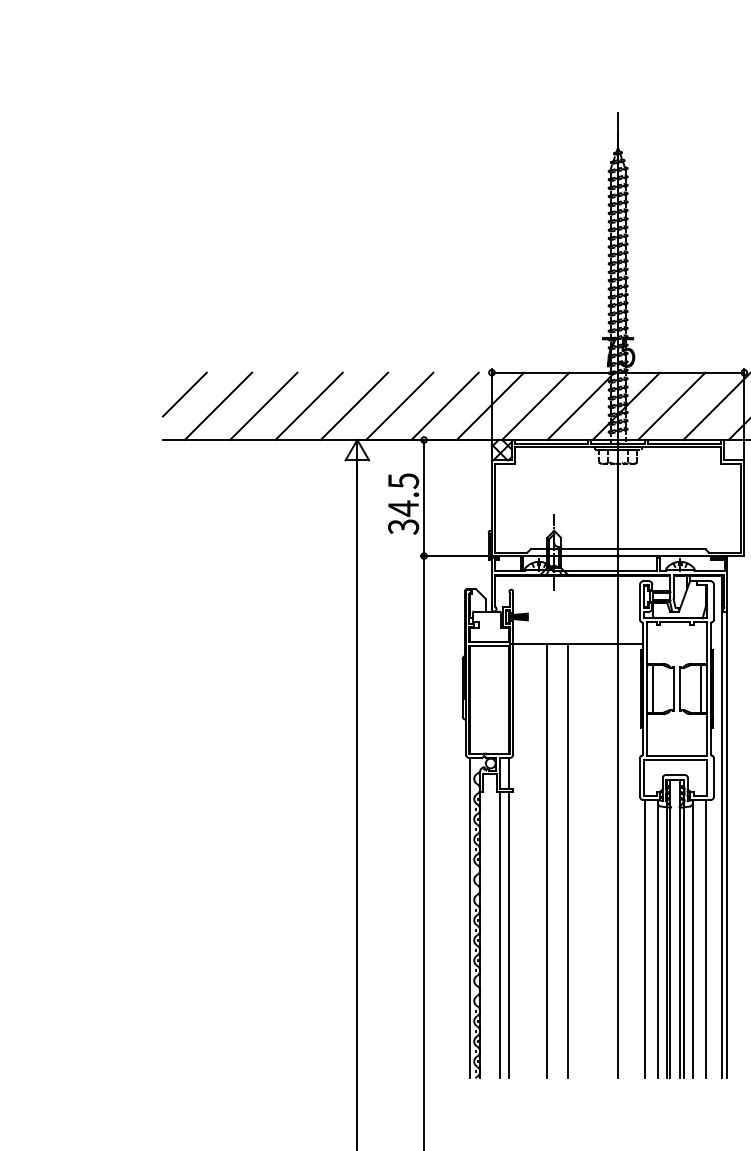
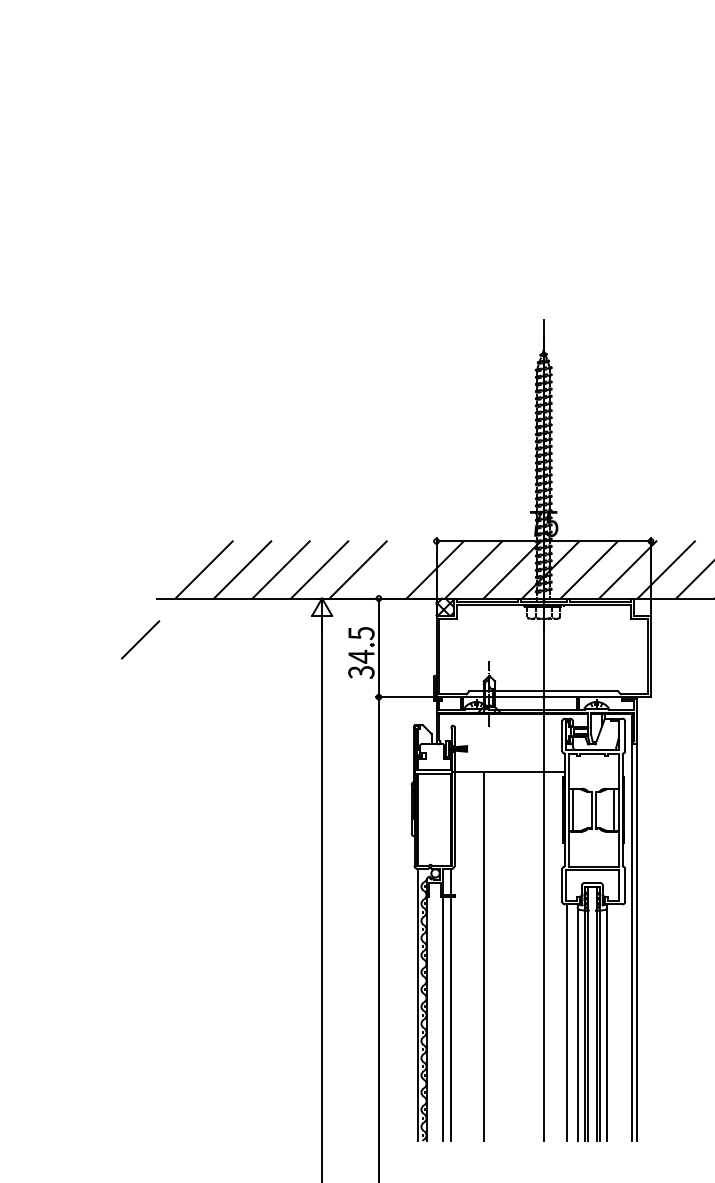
line: (184, 394) -> (140, 639), moved
line: (444, 405) -> (396, 569), removed
line: (567, 860) -> (500, 955), removed
line: (706, 938) -> (618, 1022), removed

